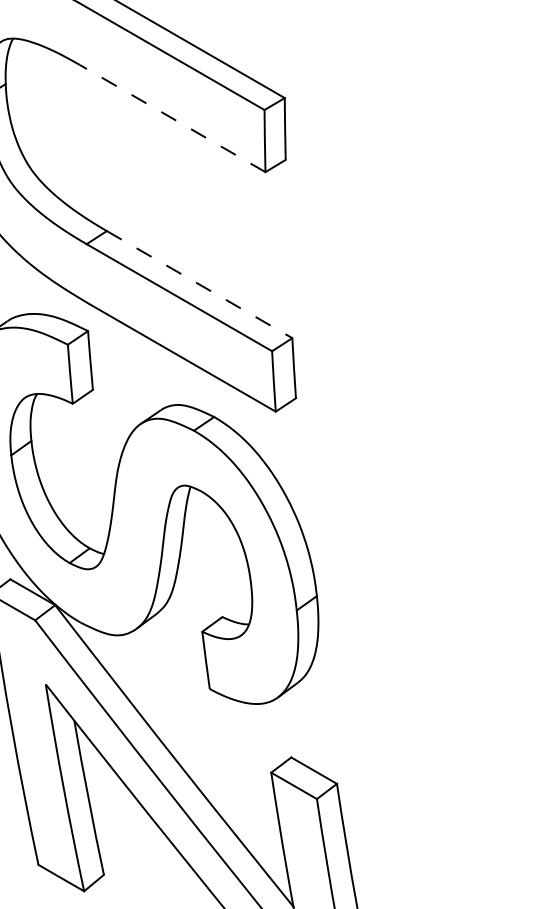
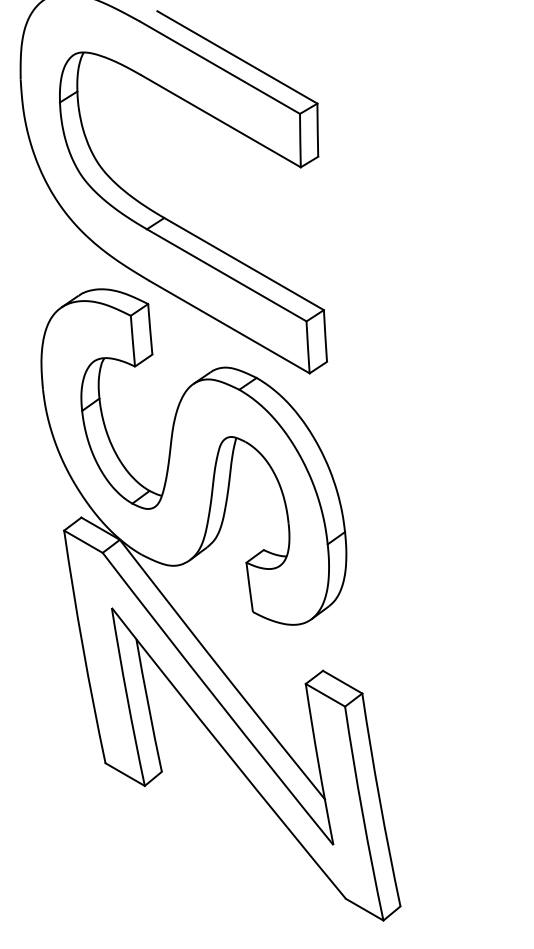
line: (172, 118) -> (220, 121), dashed -> solid
line: (200, 285) -> (244, 264), dashed -> solid

